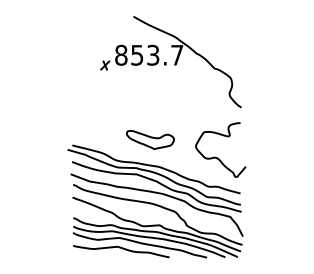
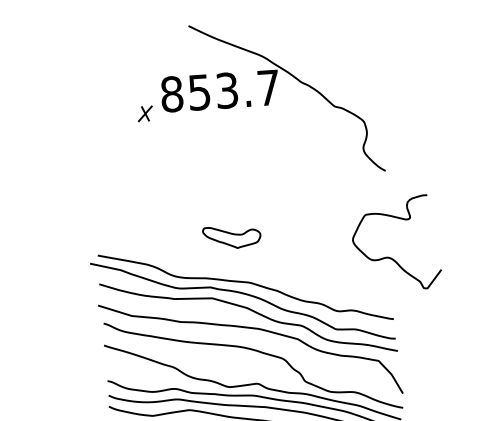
part: (150, 139) -> (232, 236), size x0.7
curve: (217, 157) -> (391, 257), moved

